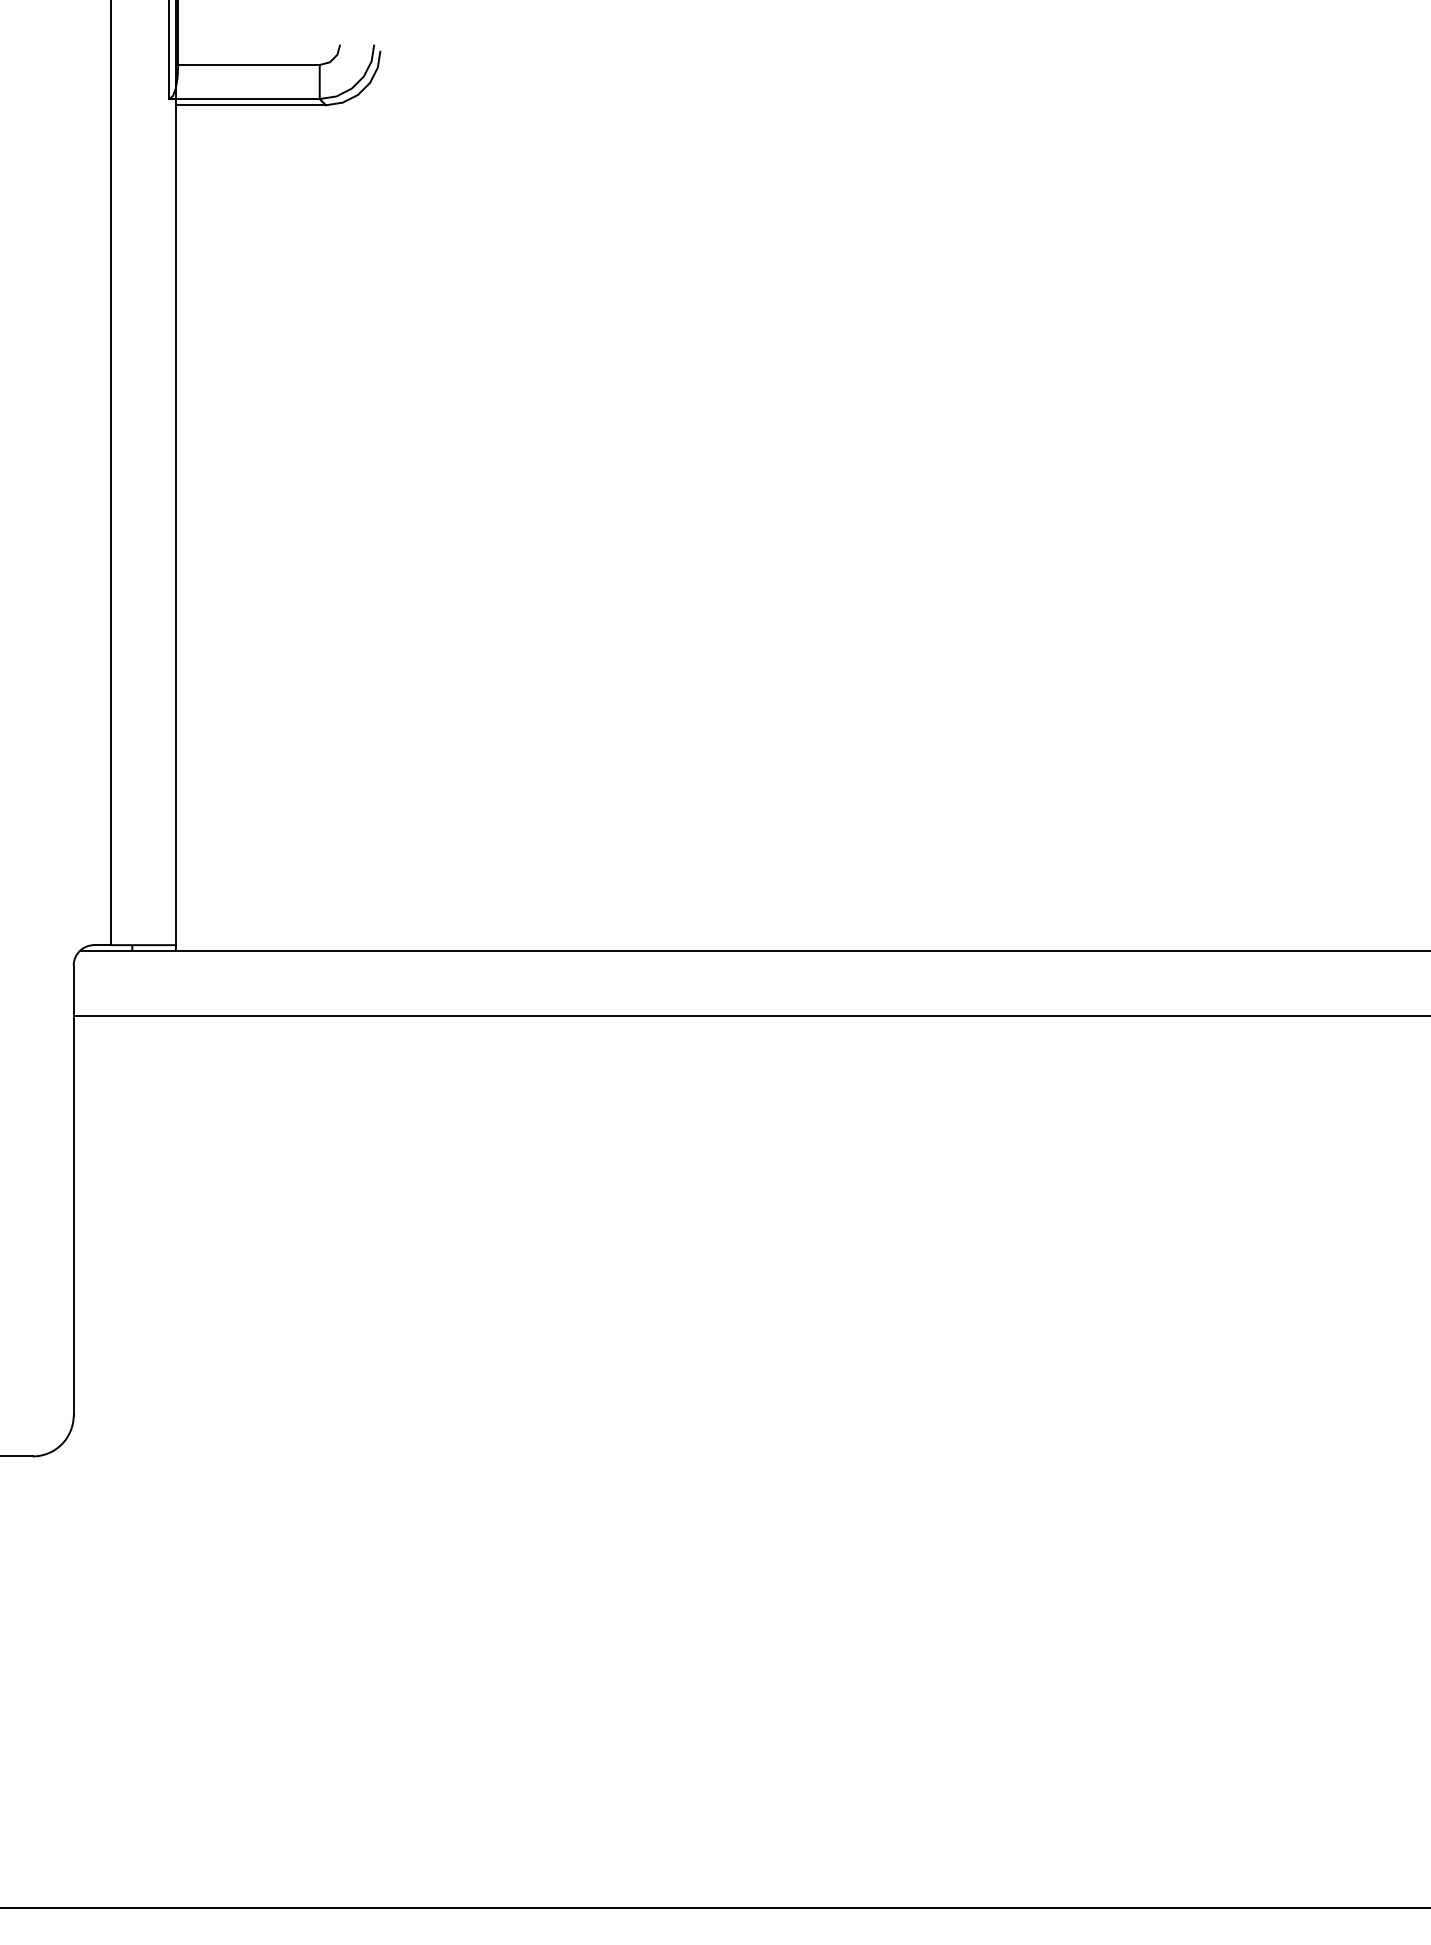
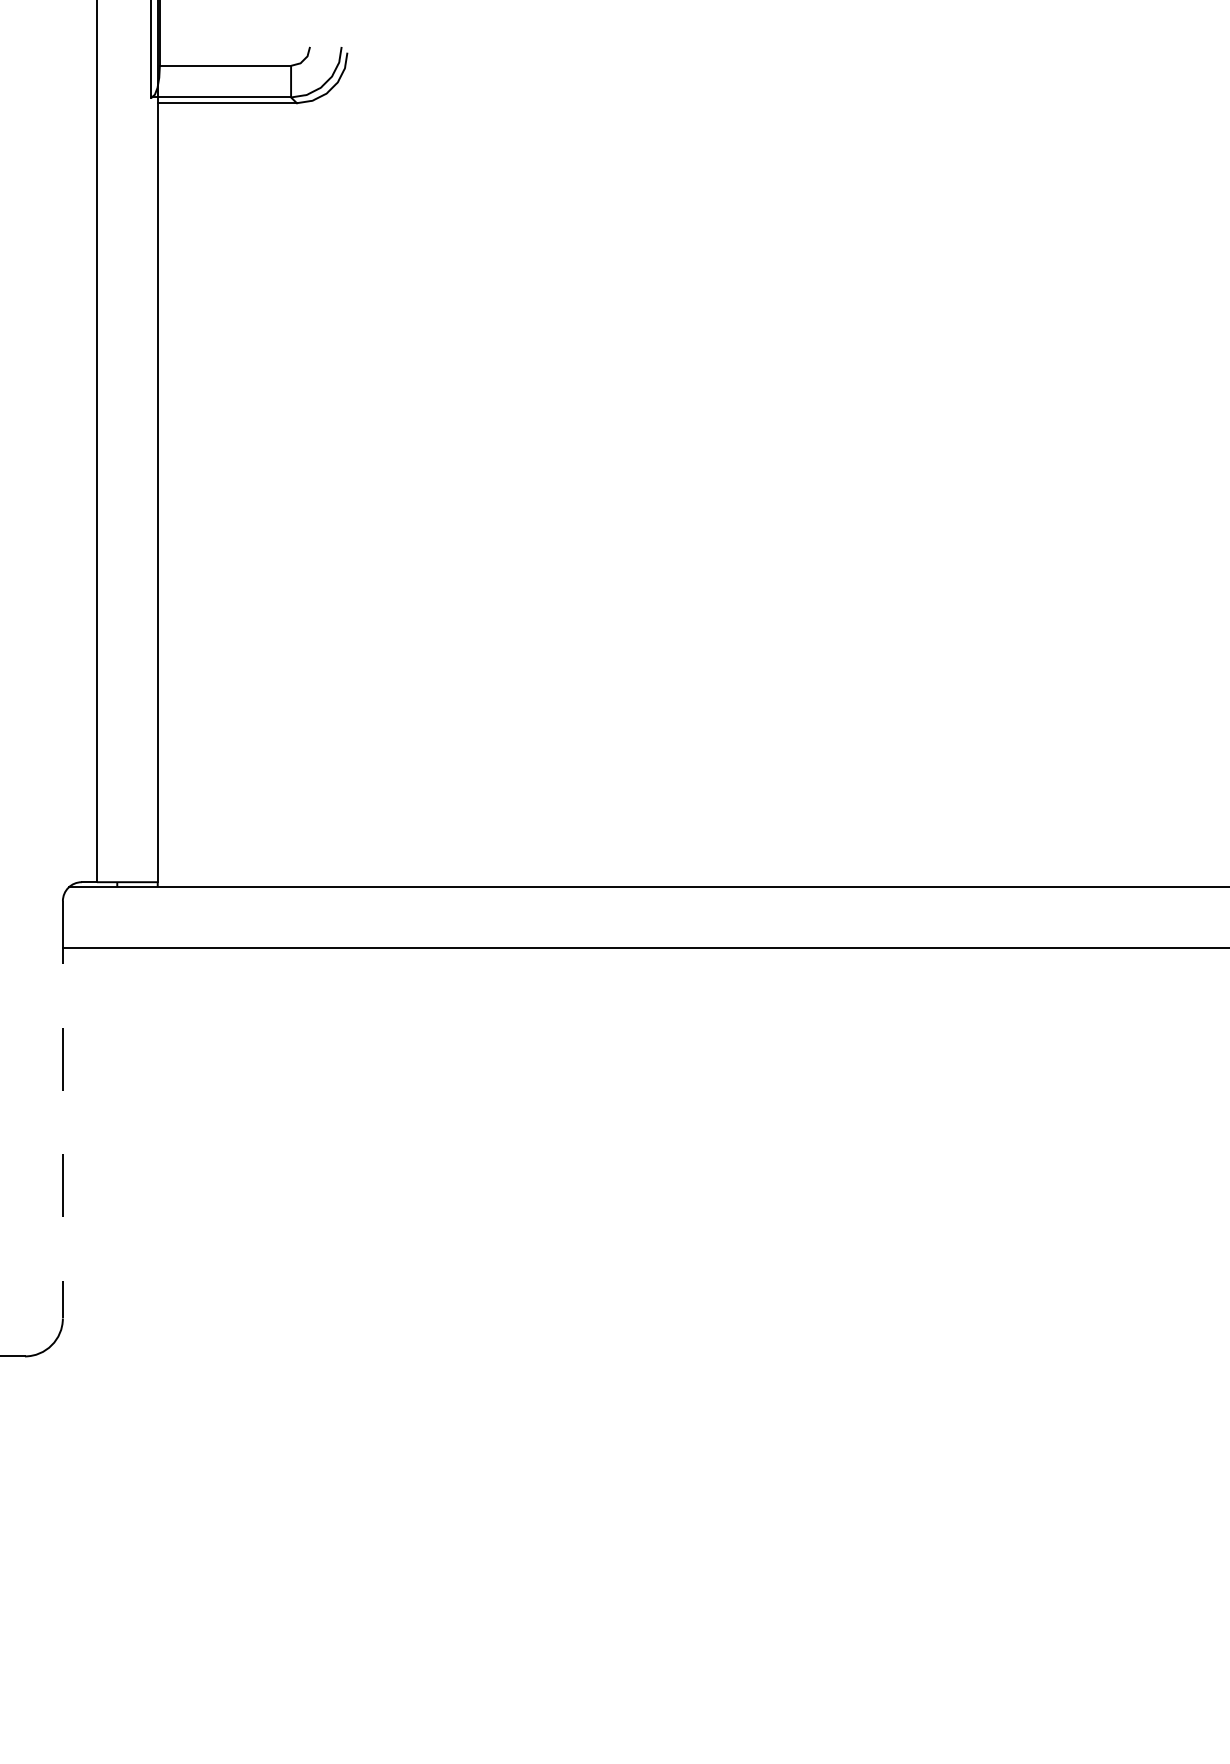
line: (73, 1190) -> (62, 1109), solid -> dashed

